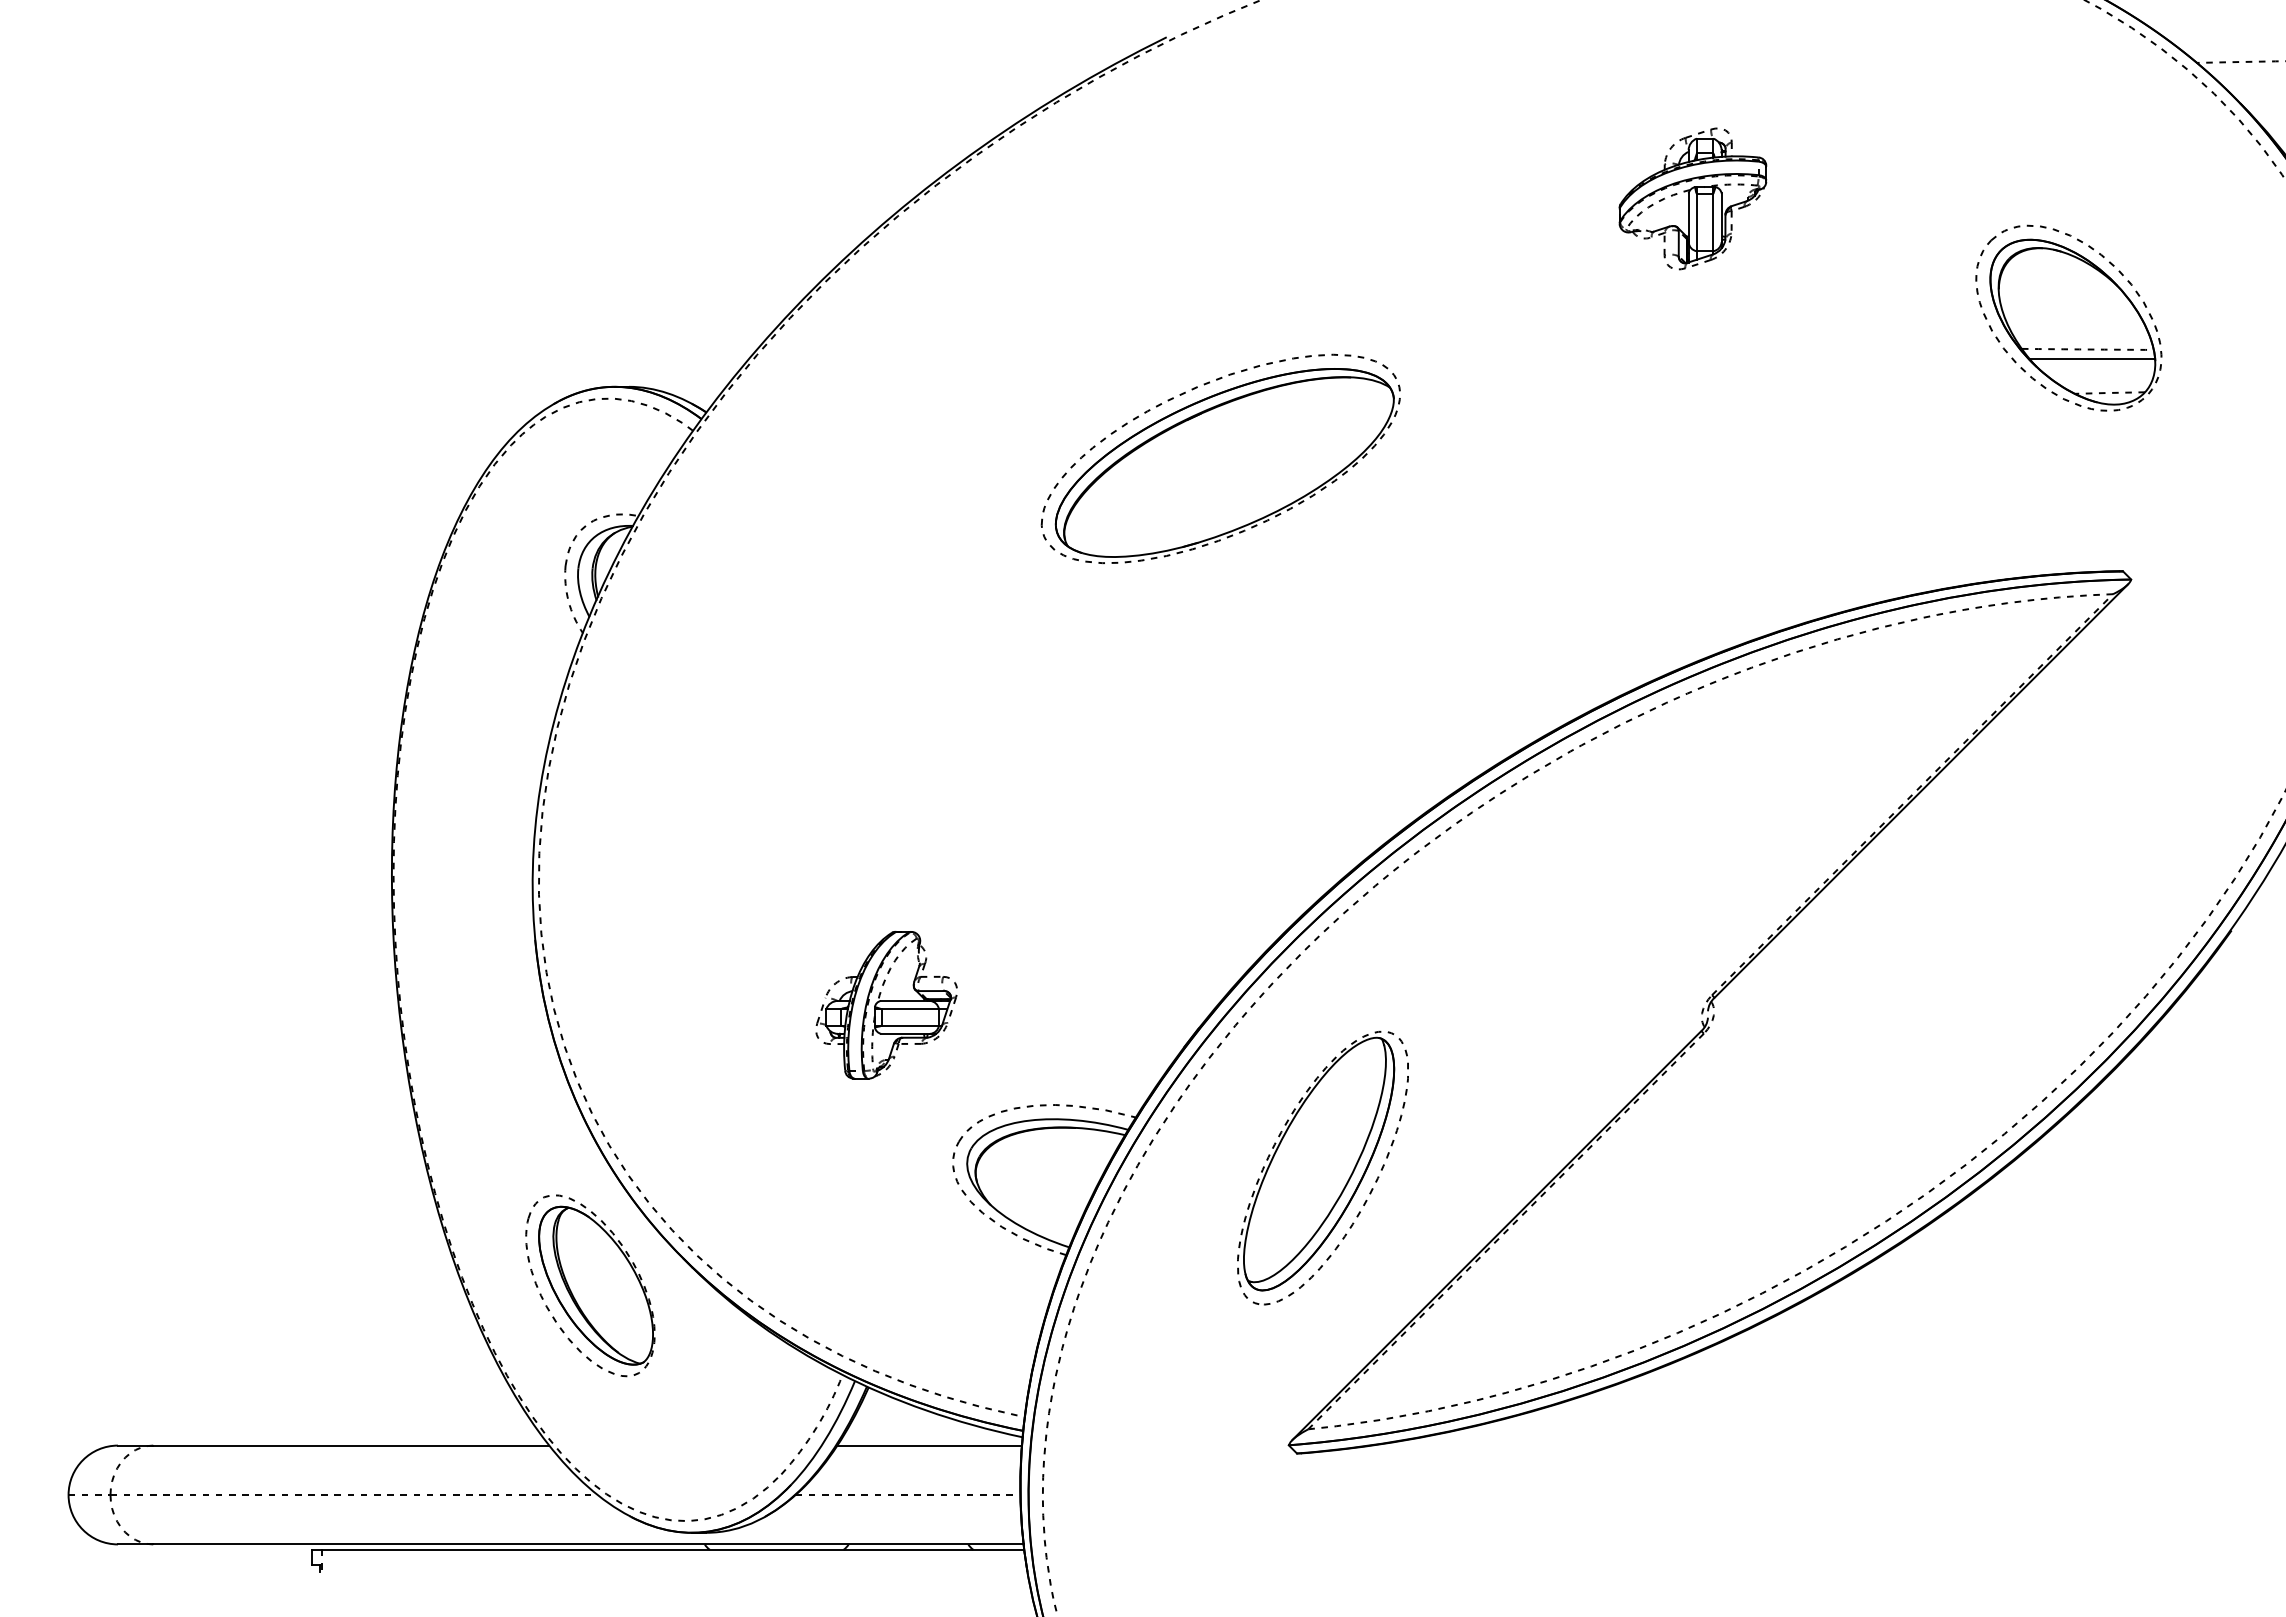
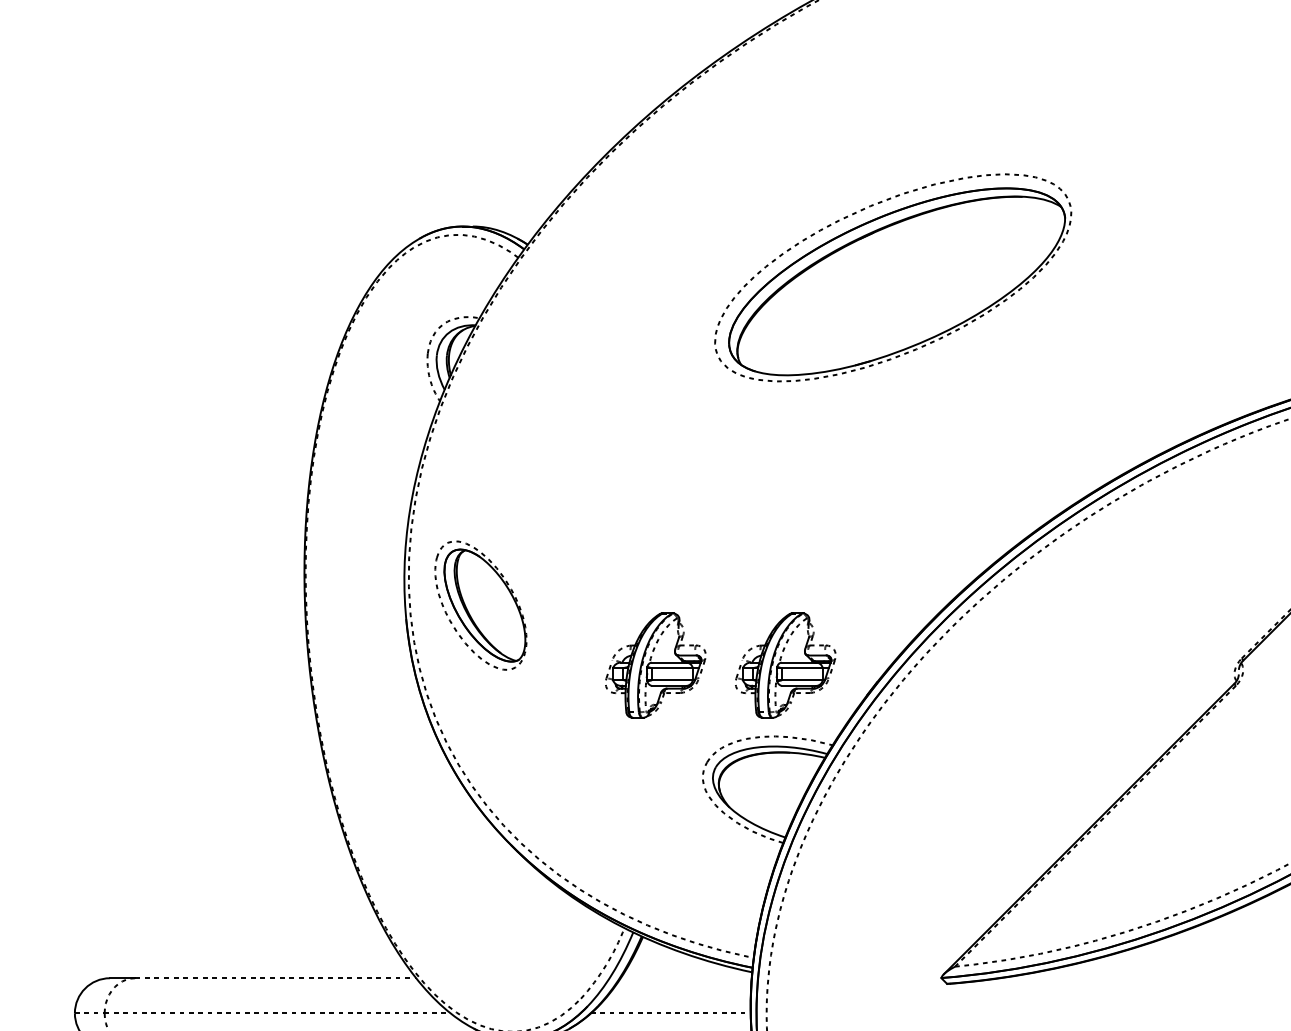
part: (1692, 198) -> (1227, 92), removed
part: (1220, 458) -> (892, 277), size x1.4
part: (1069, 1005) -> (785, 665), added
part: (1322, 1167) -> (965, 780), removed
part: (590, 1285) -> (480, 605), moved
line: (351, 1445) -> (275, 978), solid -> dashed
line: (929, 1445) -> (686, 978), removed

